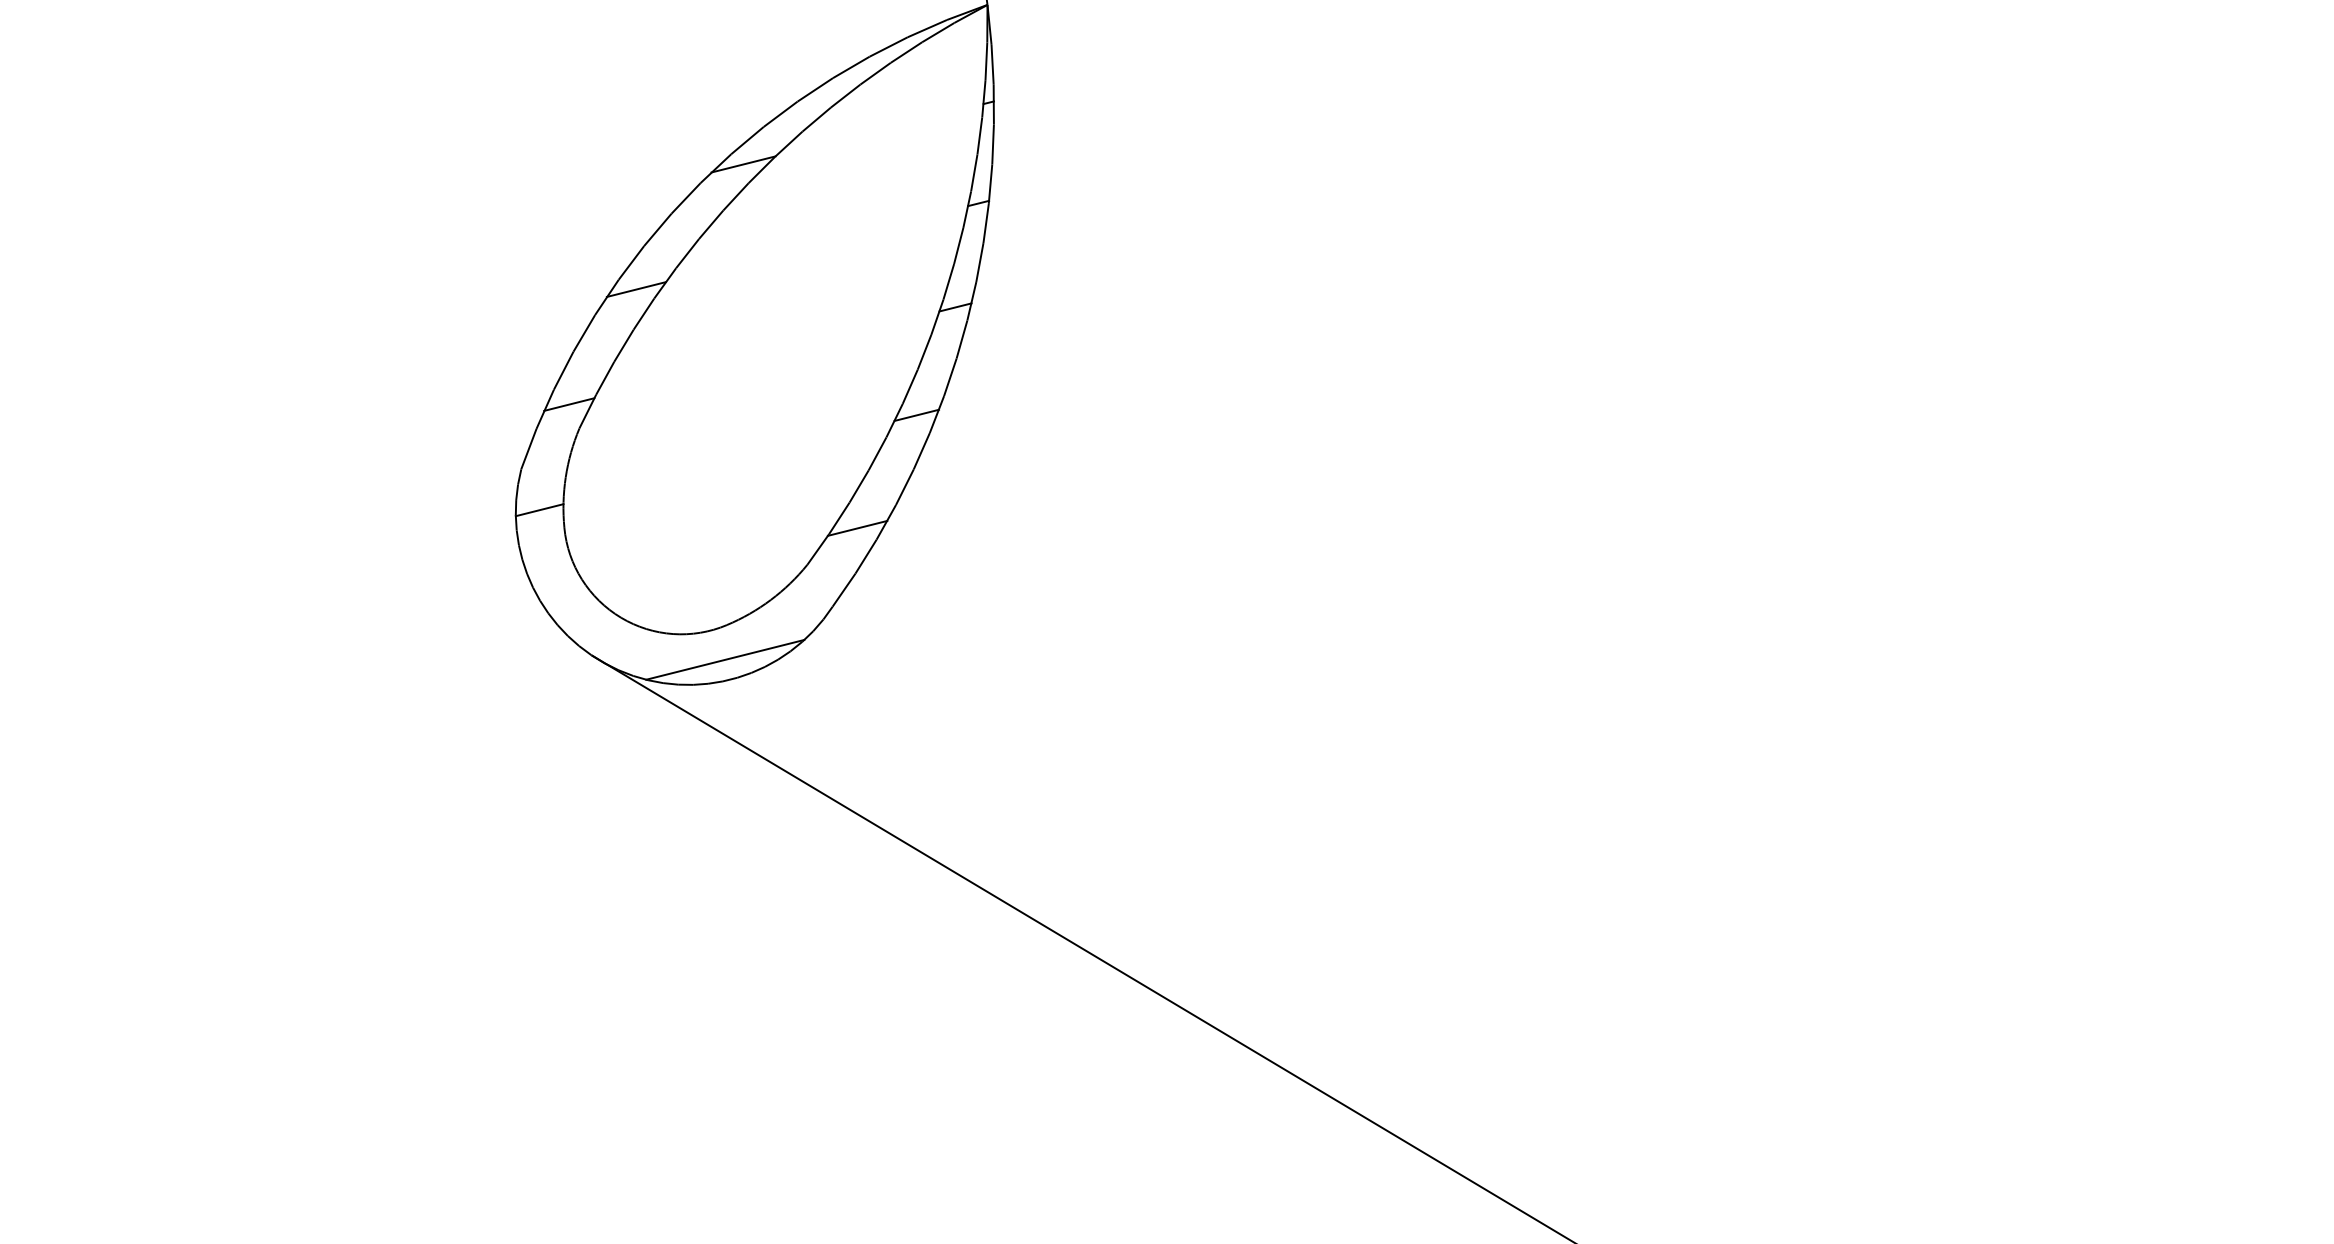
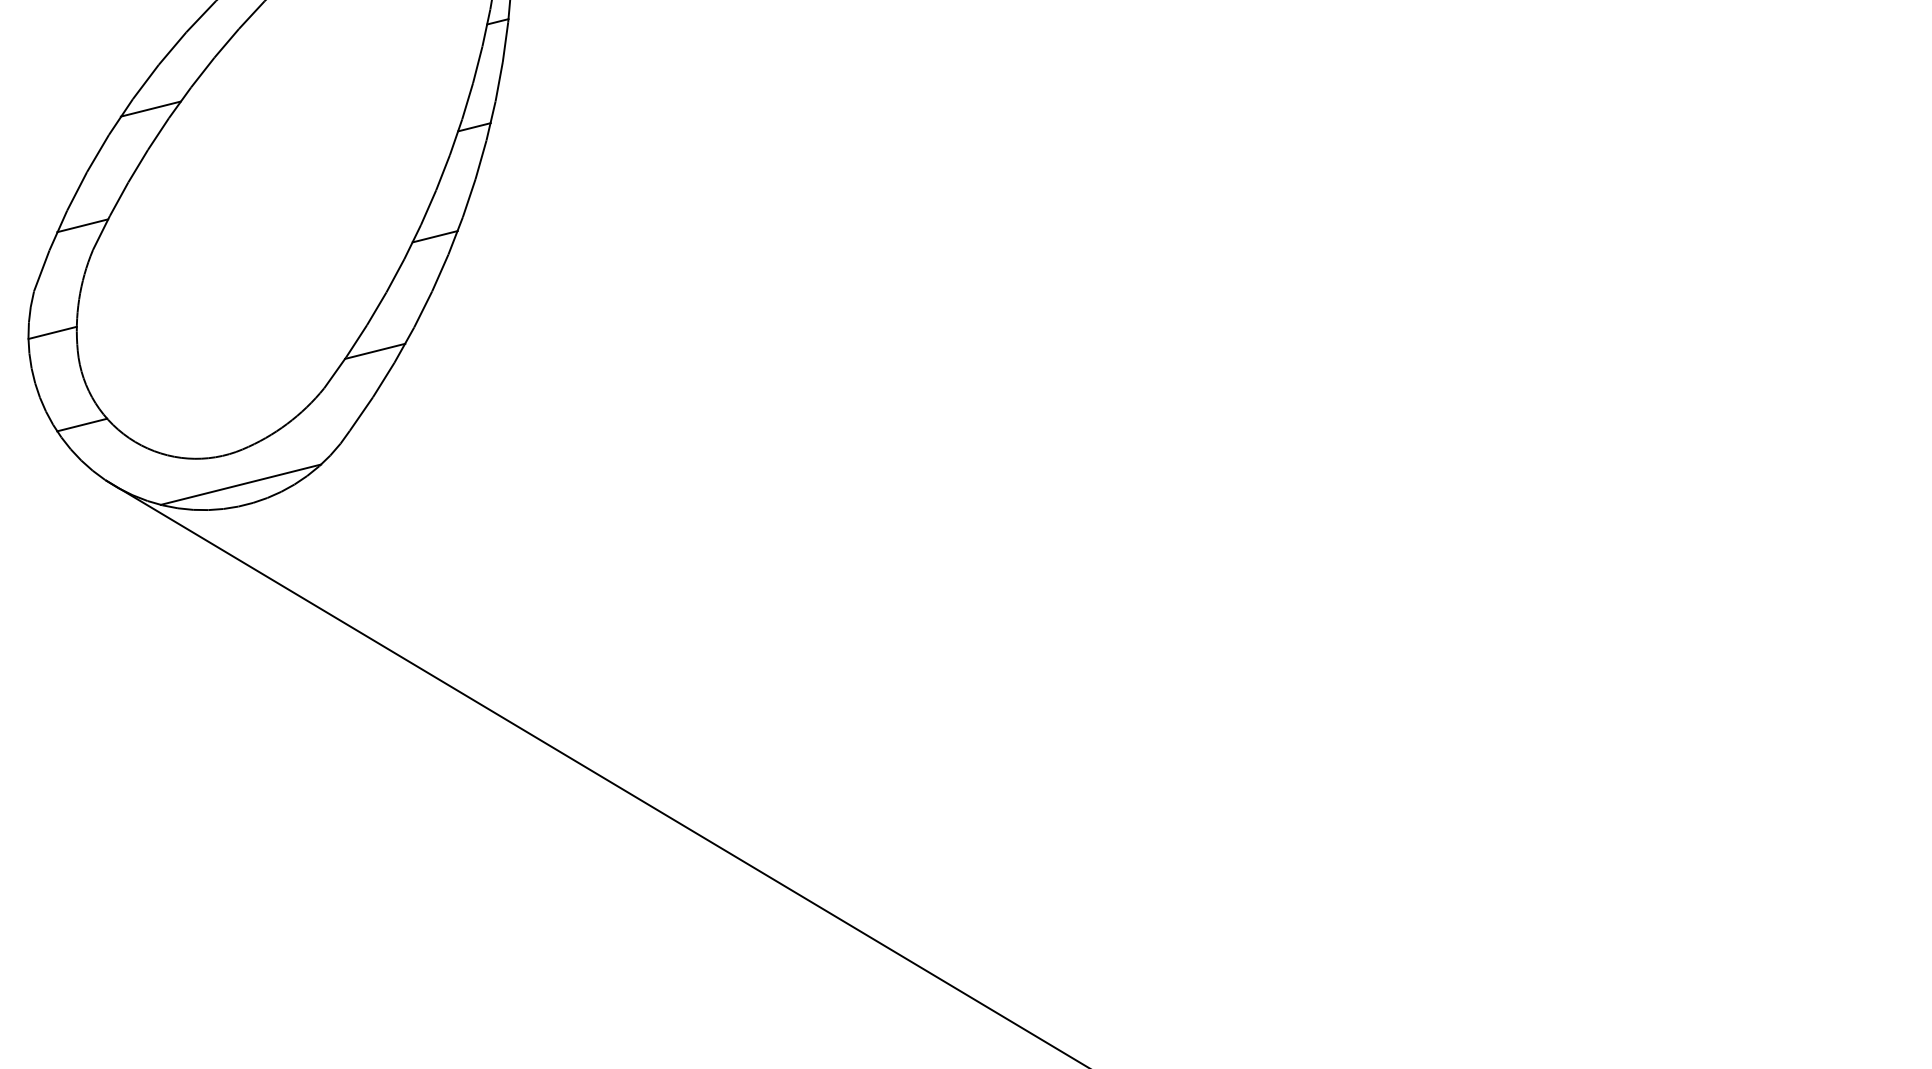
line: (568, 600) -> (81, 424), added

